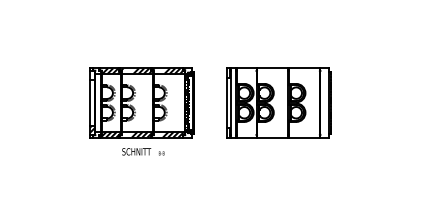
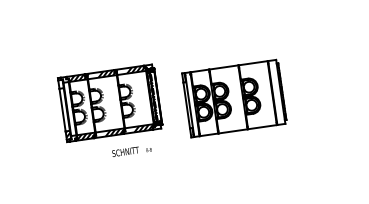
part: (278, 102) -> (233, 98), moved
text: (143, 151) -> (131, 150), moved

